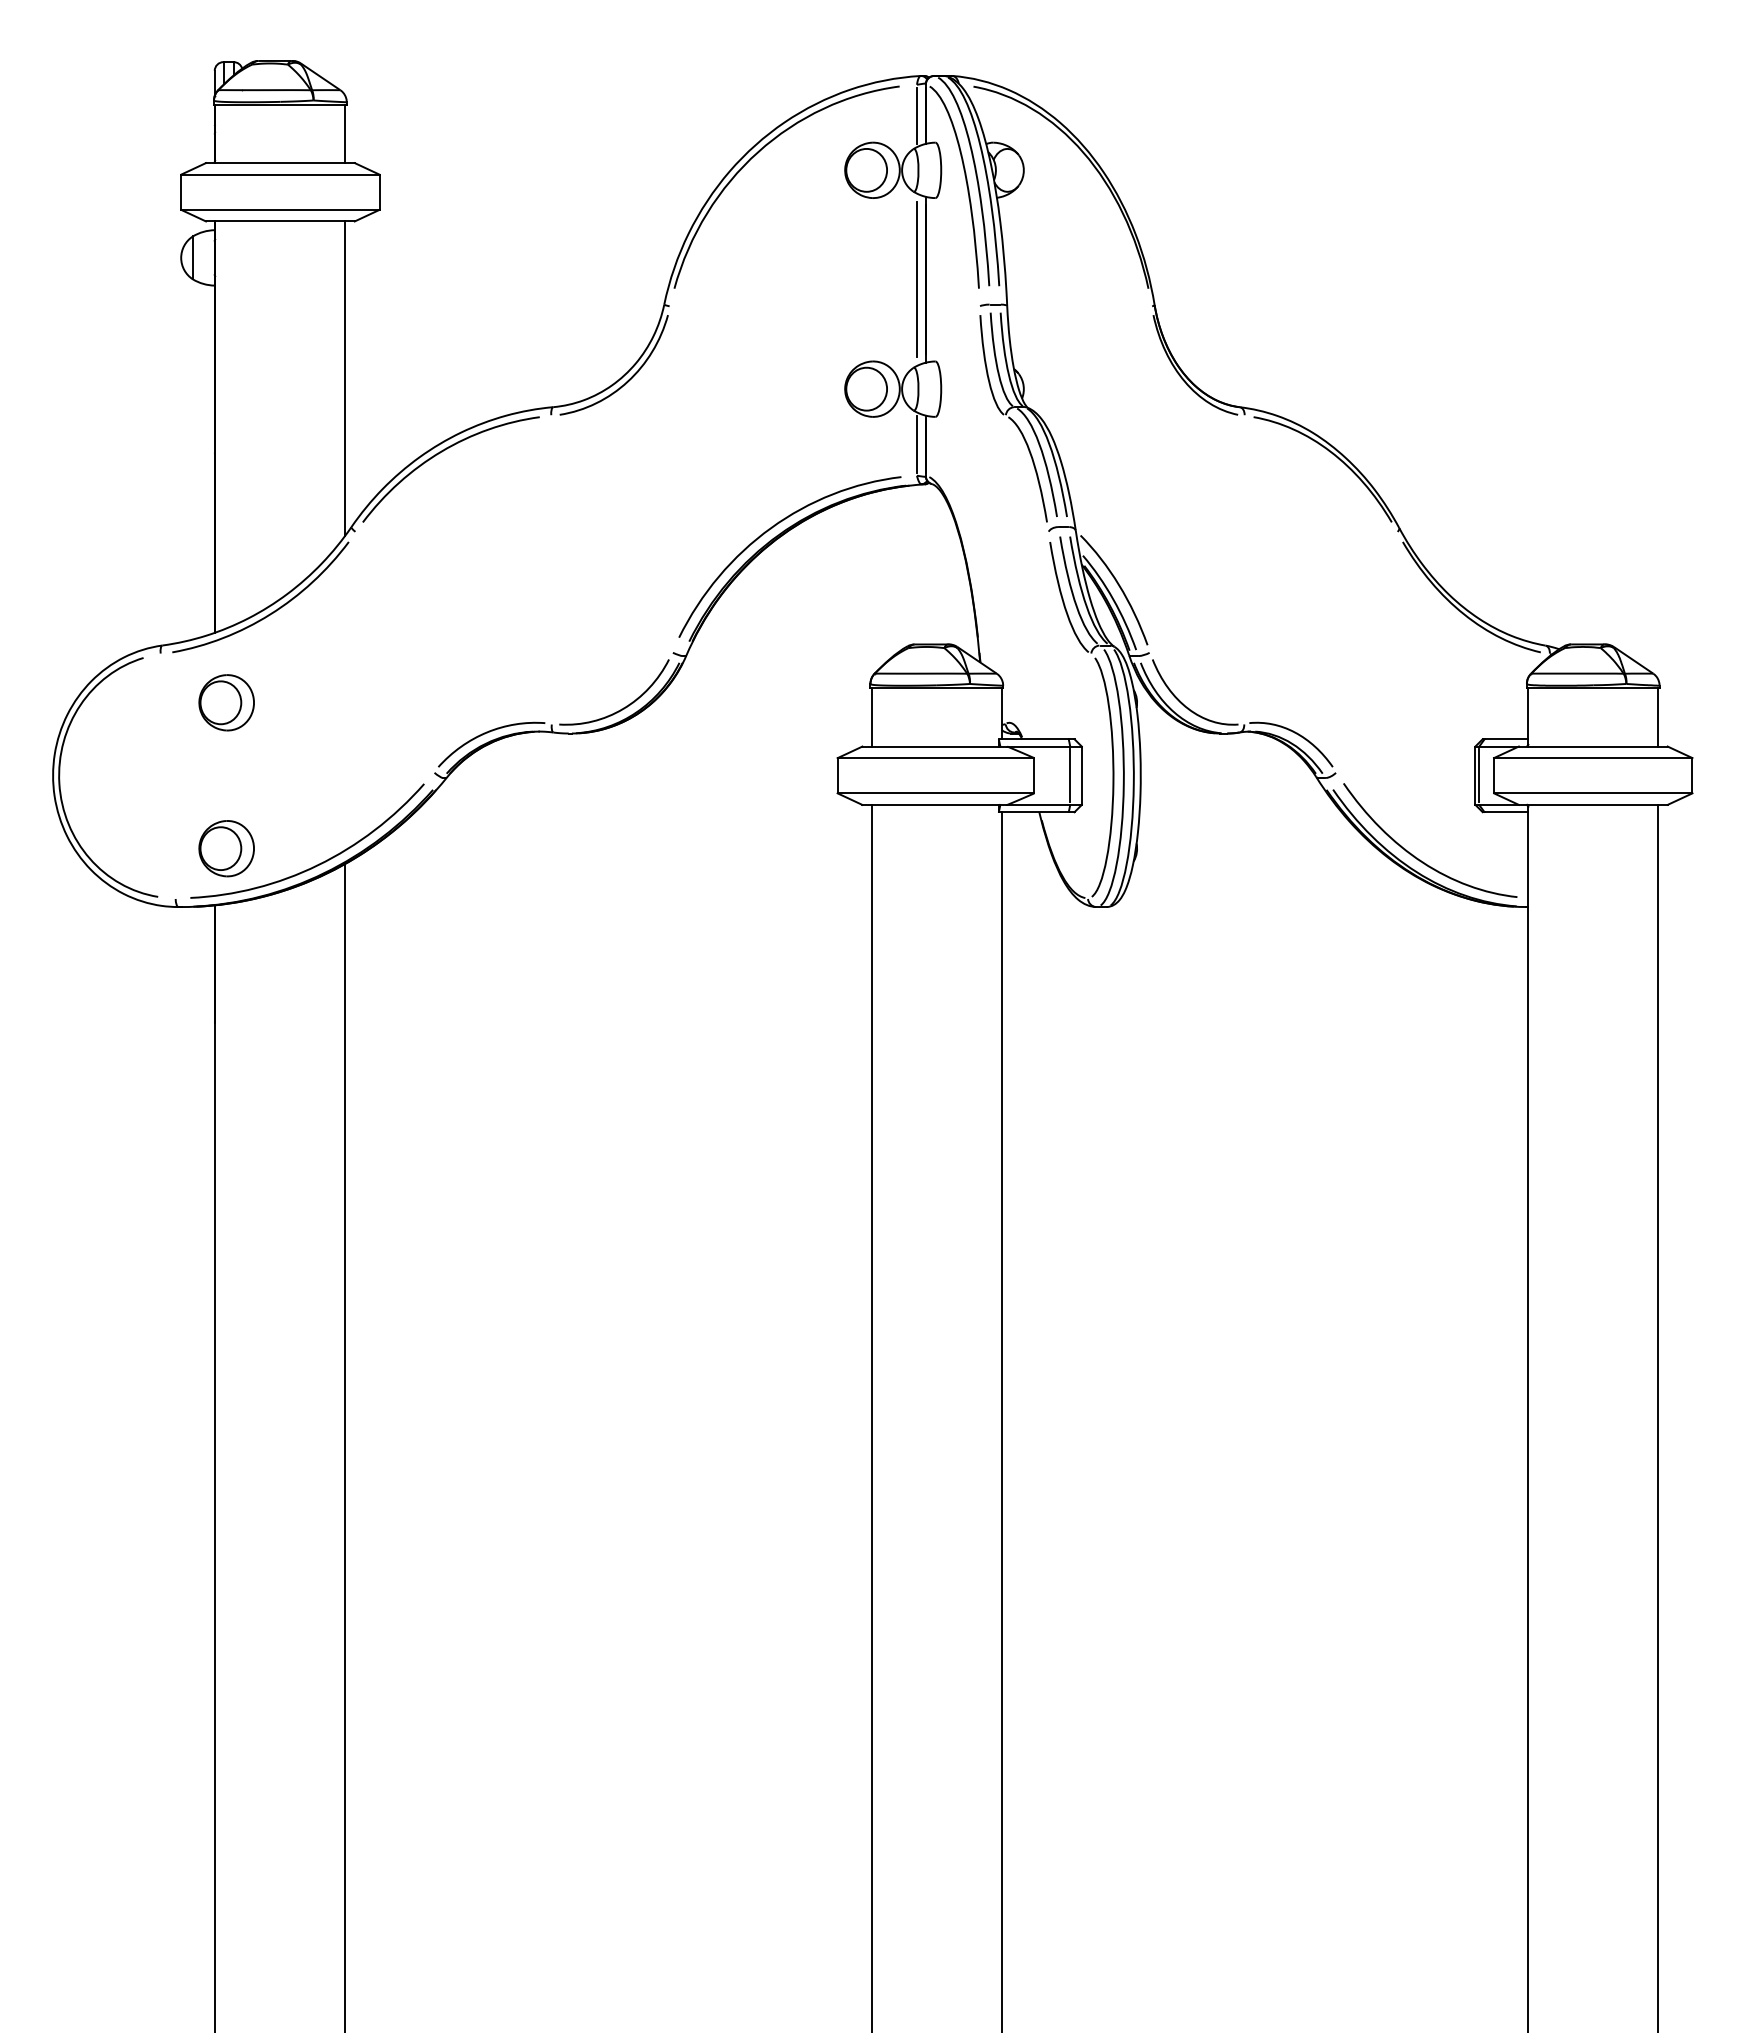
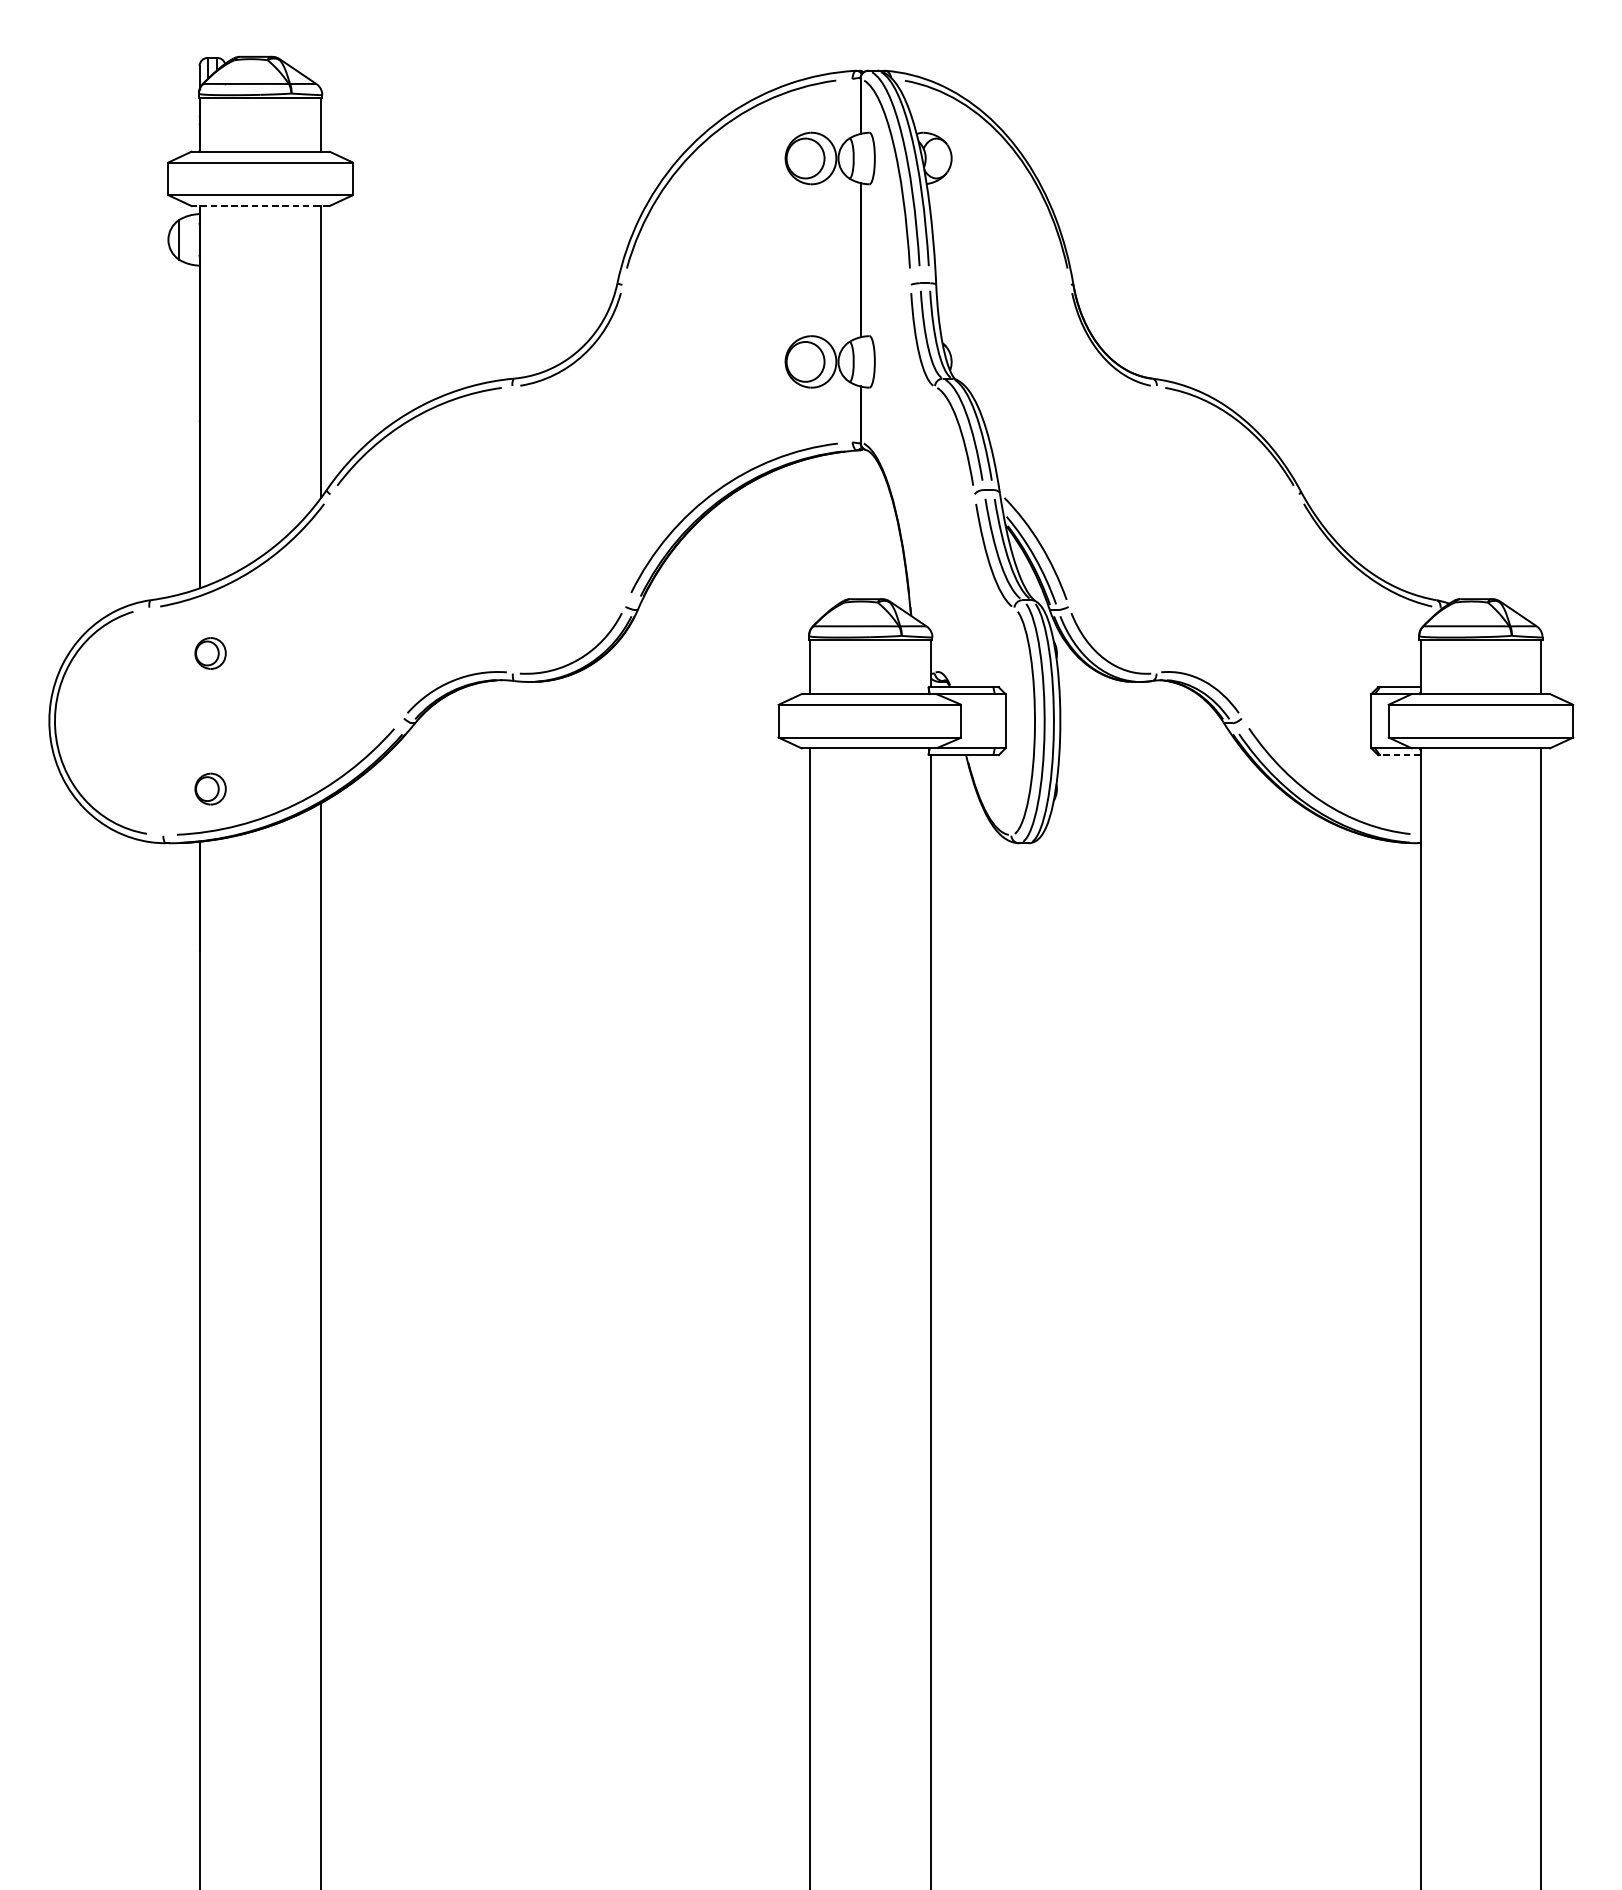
line: (917, 115) -> (852, 107), removed
line: (279, 221) -> (259, 206), solid -> dashed
line: (917, 279) -> (852, 259), removed
line: (917, 443) -> (852, 412), removed
part: (226, 702) -> (210, 653), size x0.6
line: (1070, 775) -> (995, 720), removed
line: (1479, 775) -> (1375, 720), removed
line: (1506, 812) -> (1400, 755), solid -> dashed
part: (226, 848) -> (210, 788), size x0.6

